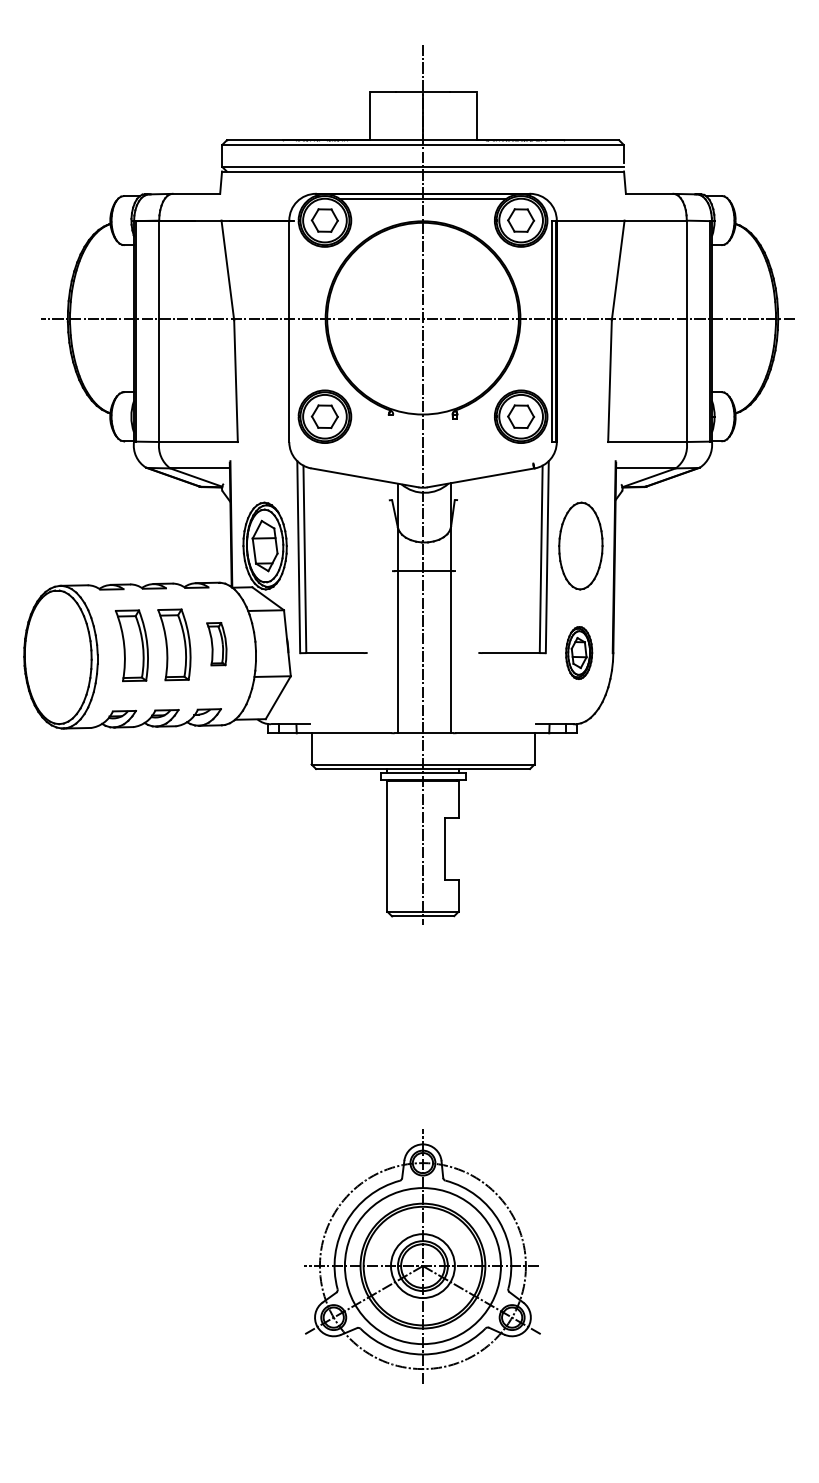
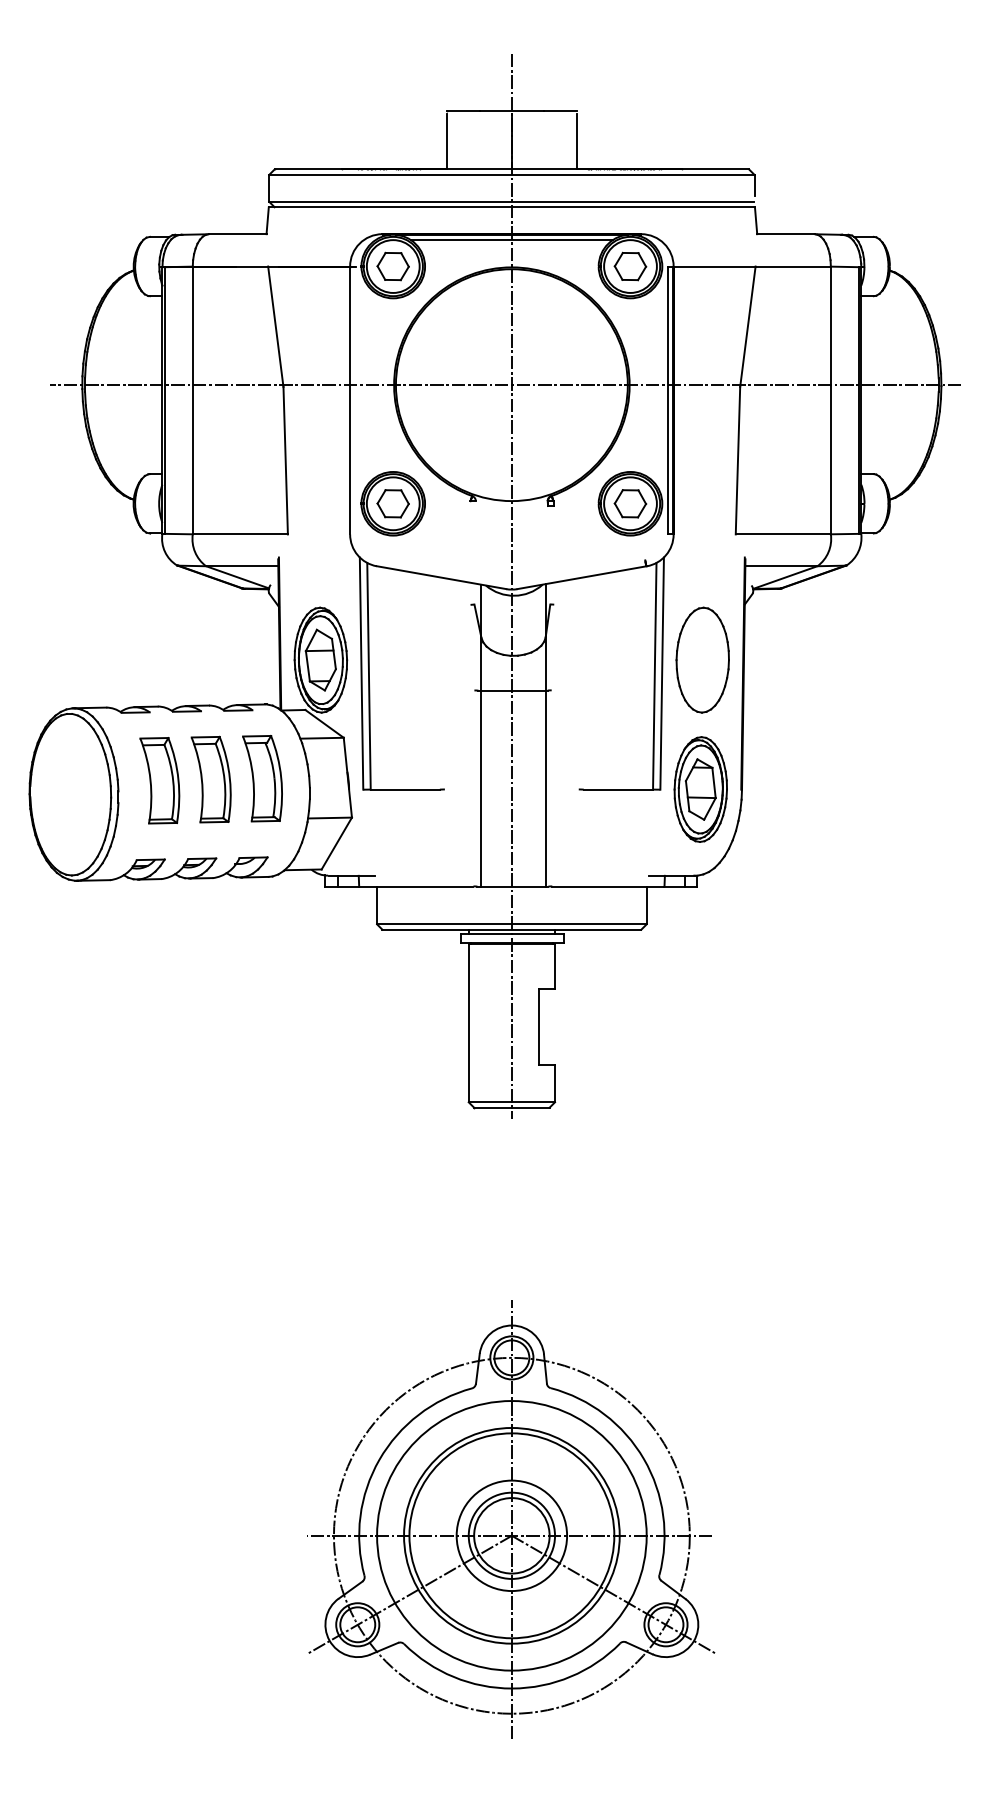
part: (216, 643) -> (262, 778), size x1.67
part: (579, 653) -> (700, 789), size x1.67
part: (422, 1256) -> (511, 1519), size x1.43

